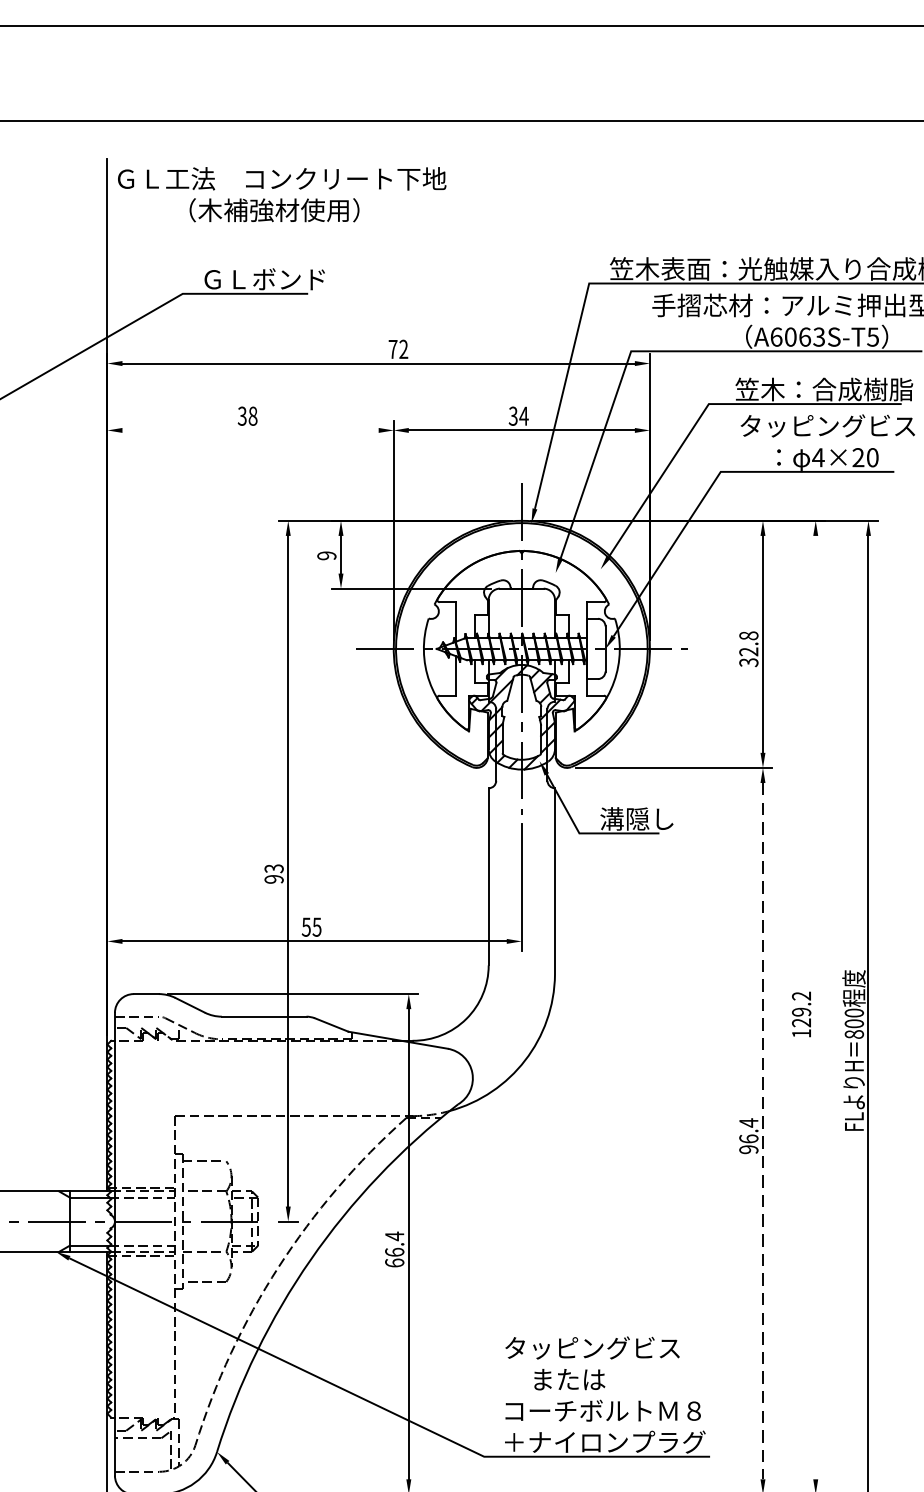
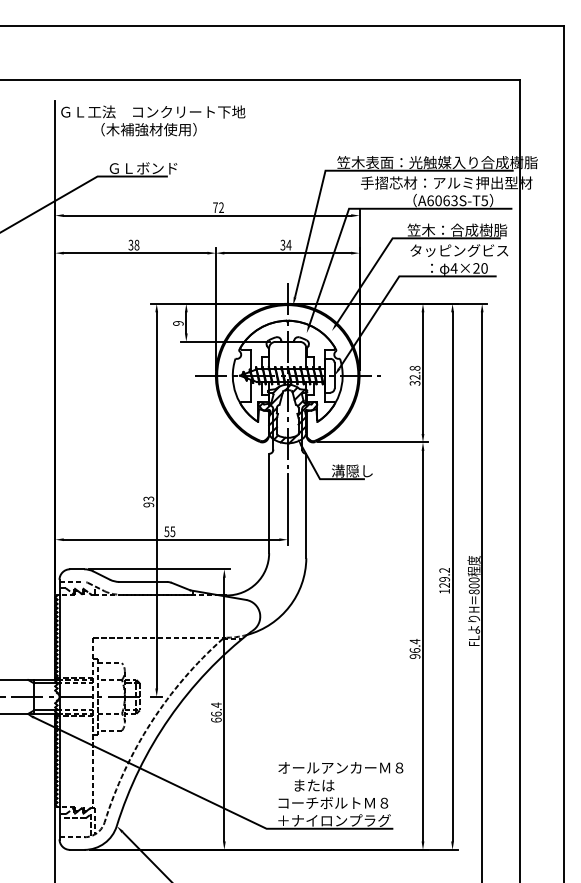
line: (250, 431) -> (135, 253), added
line: (815, 1006) -> (452, 576), added
line: (762, 1131) -> (422, 646), dashed -> solid
text: (615, 1347) -> (340, 767), タッピングビス -> オールアンカーＭ８

